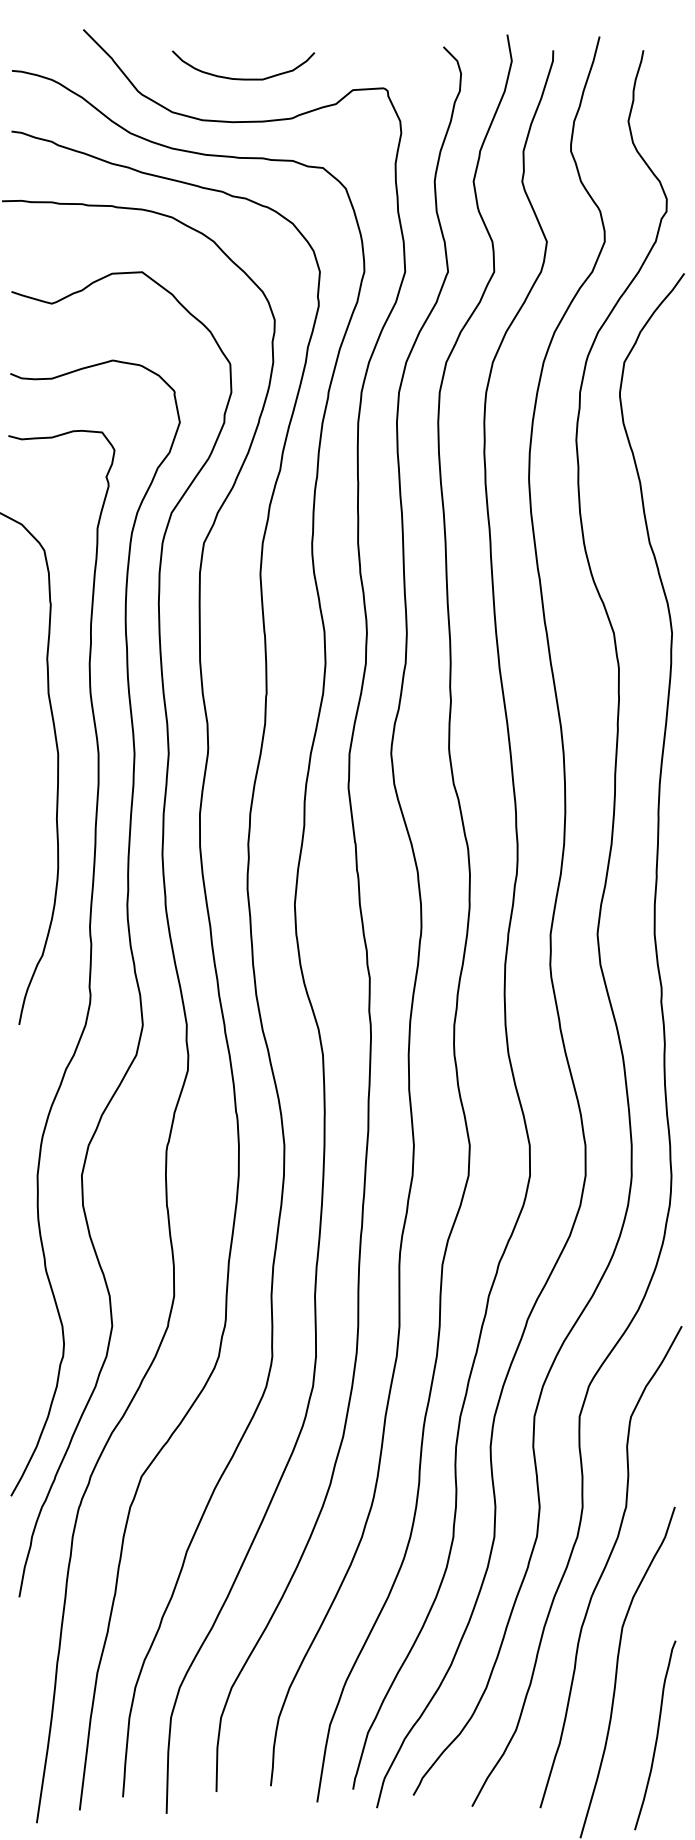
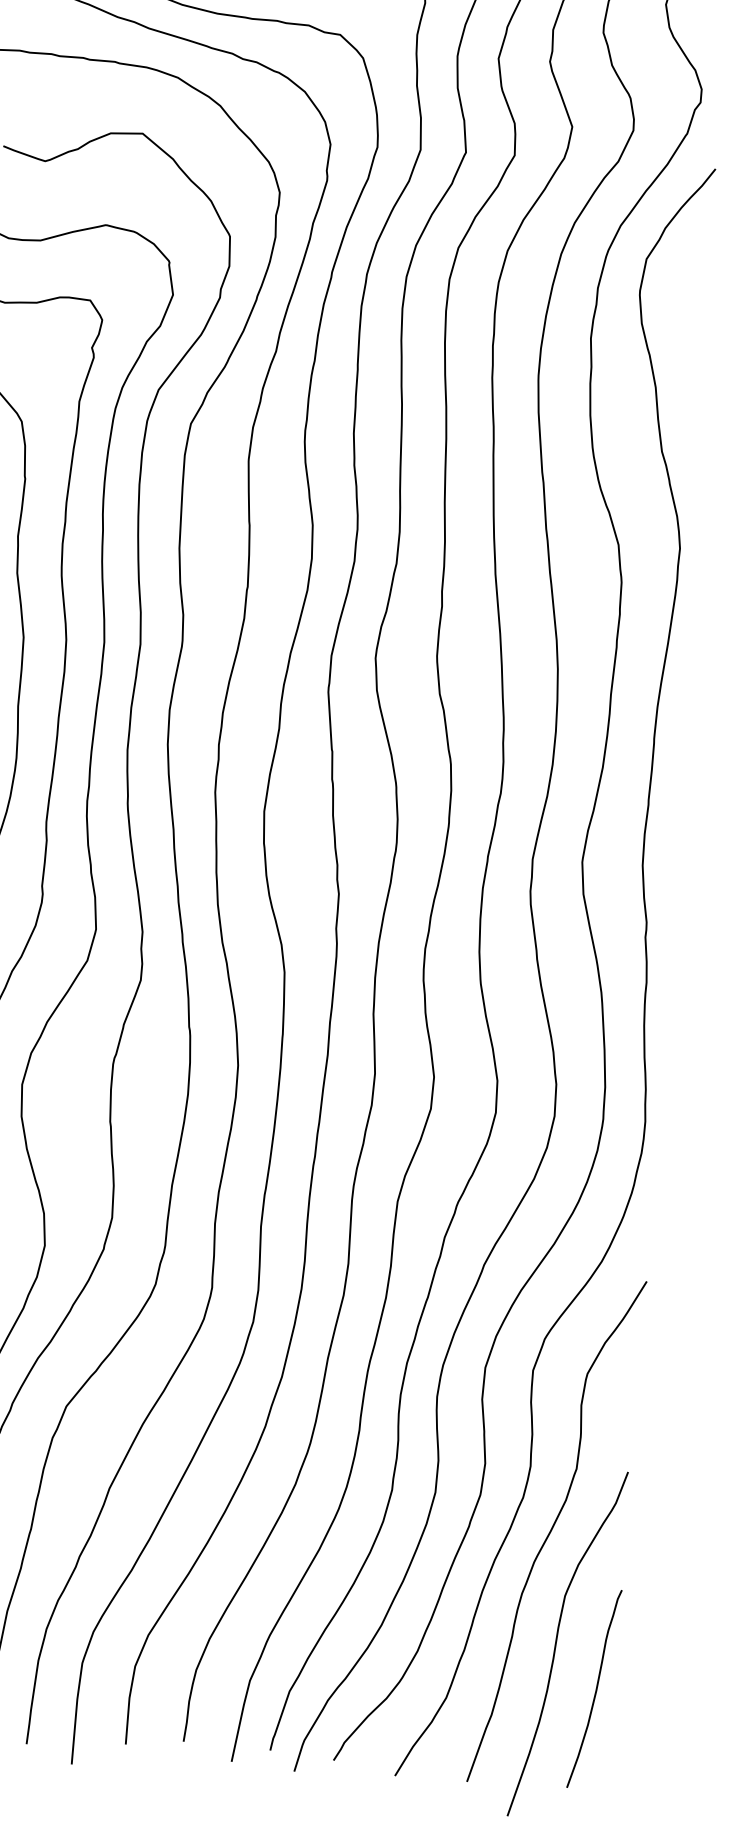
curve: (656, 1735) -> (595, 1689), moved

